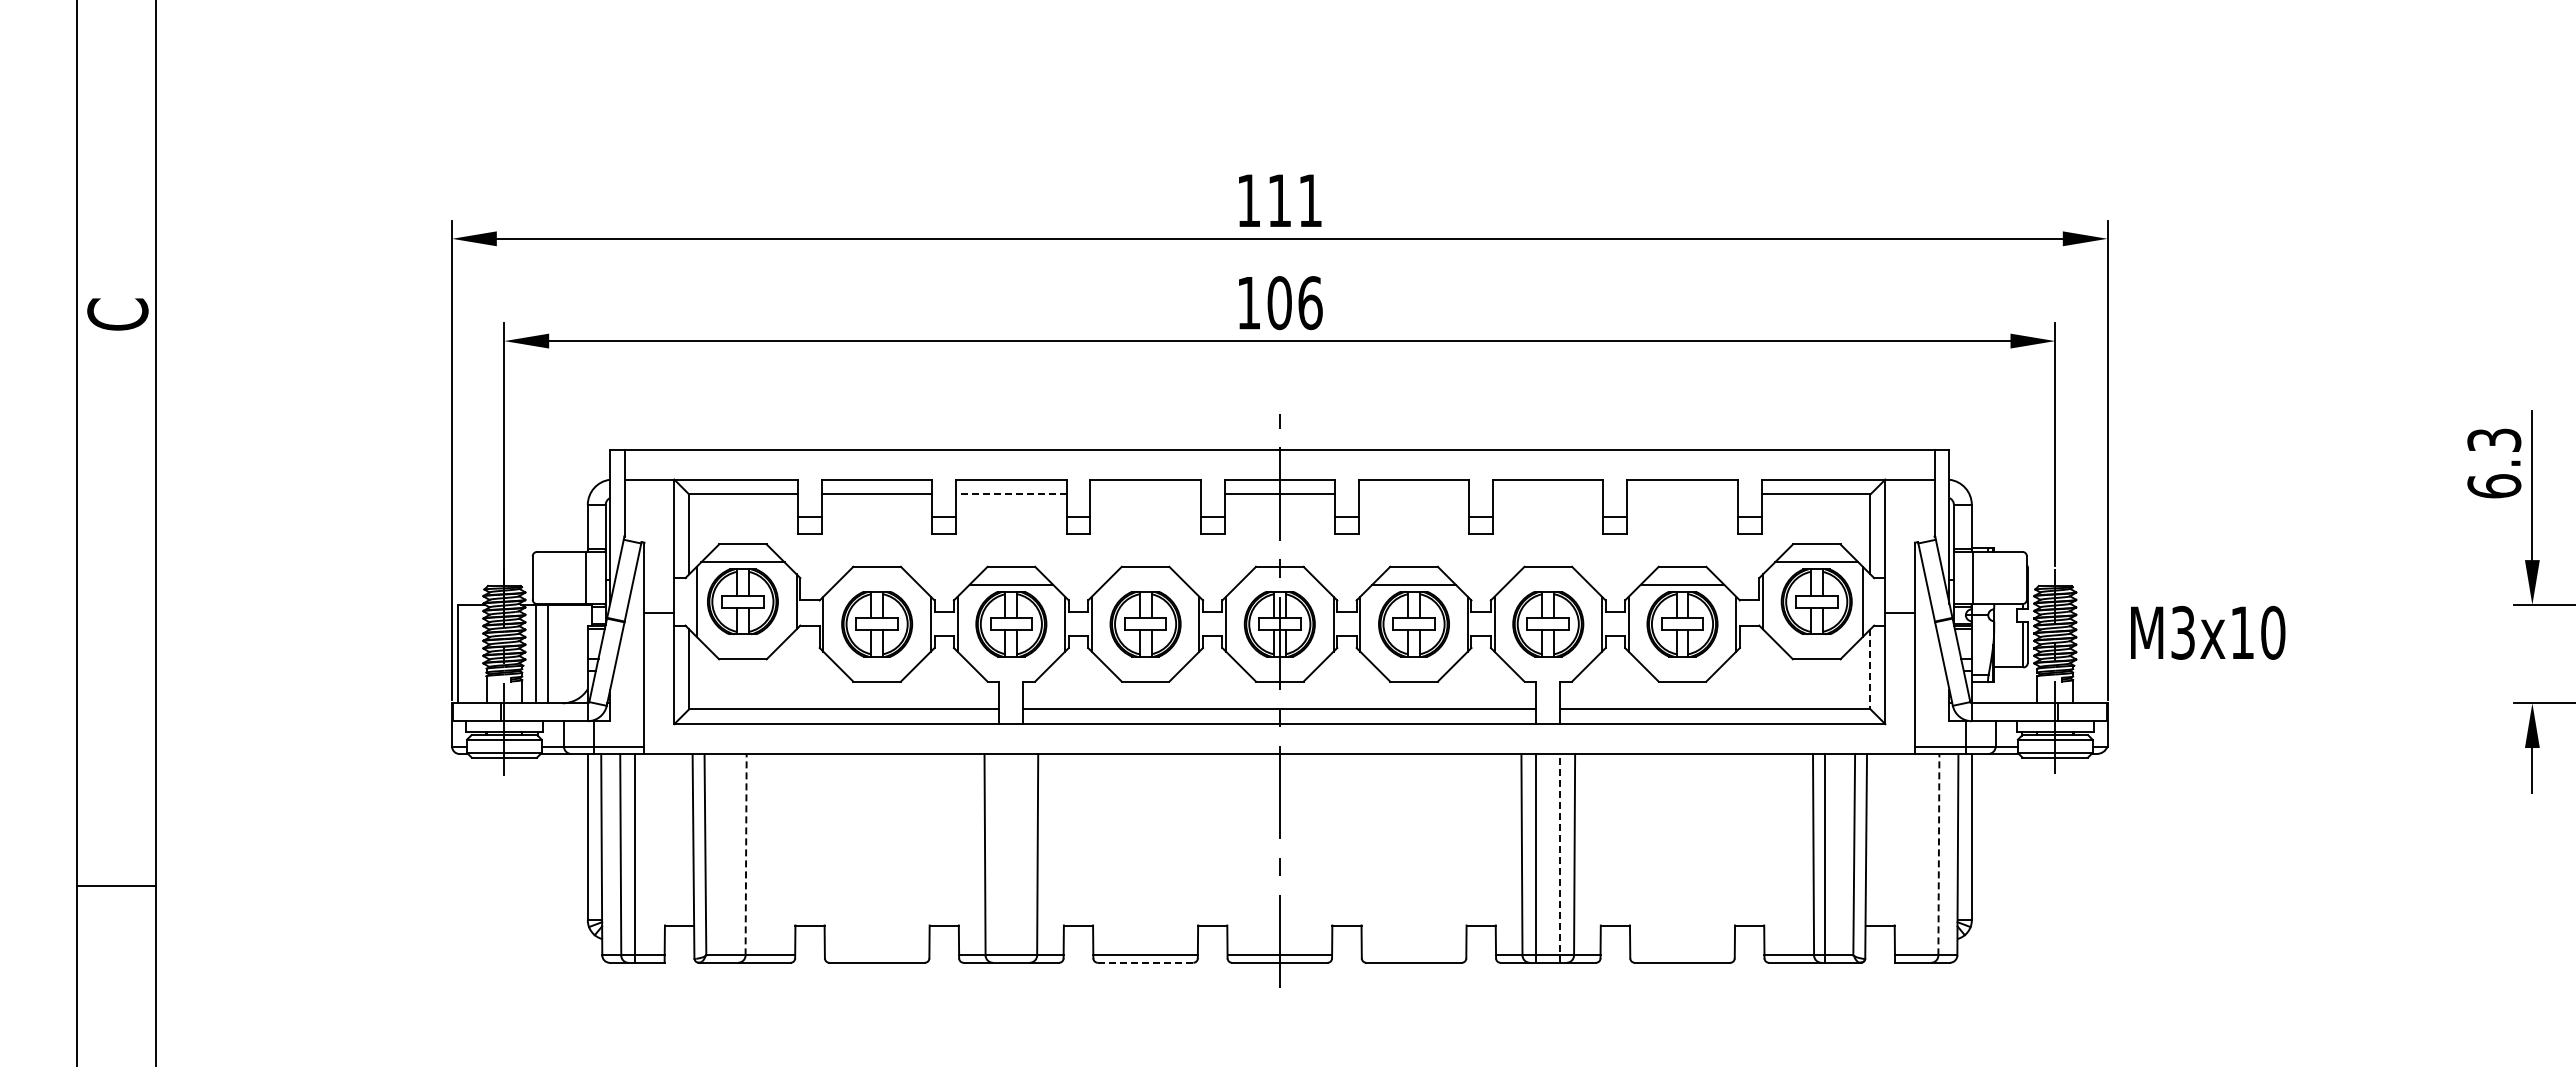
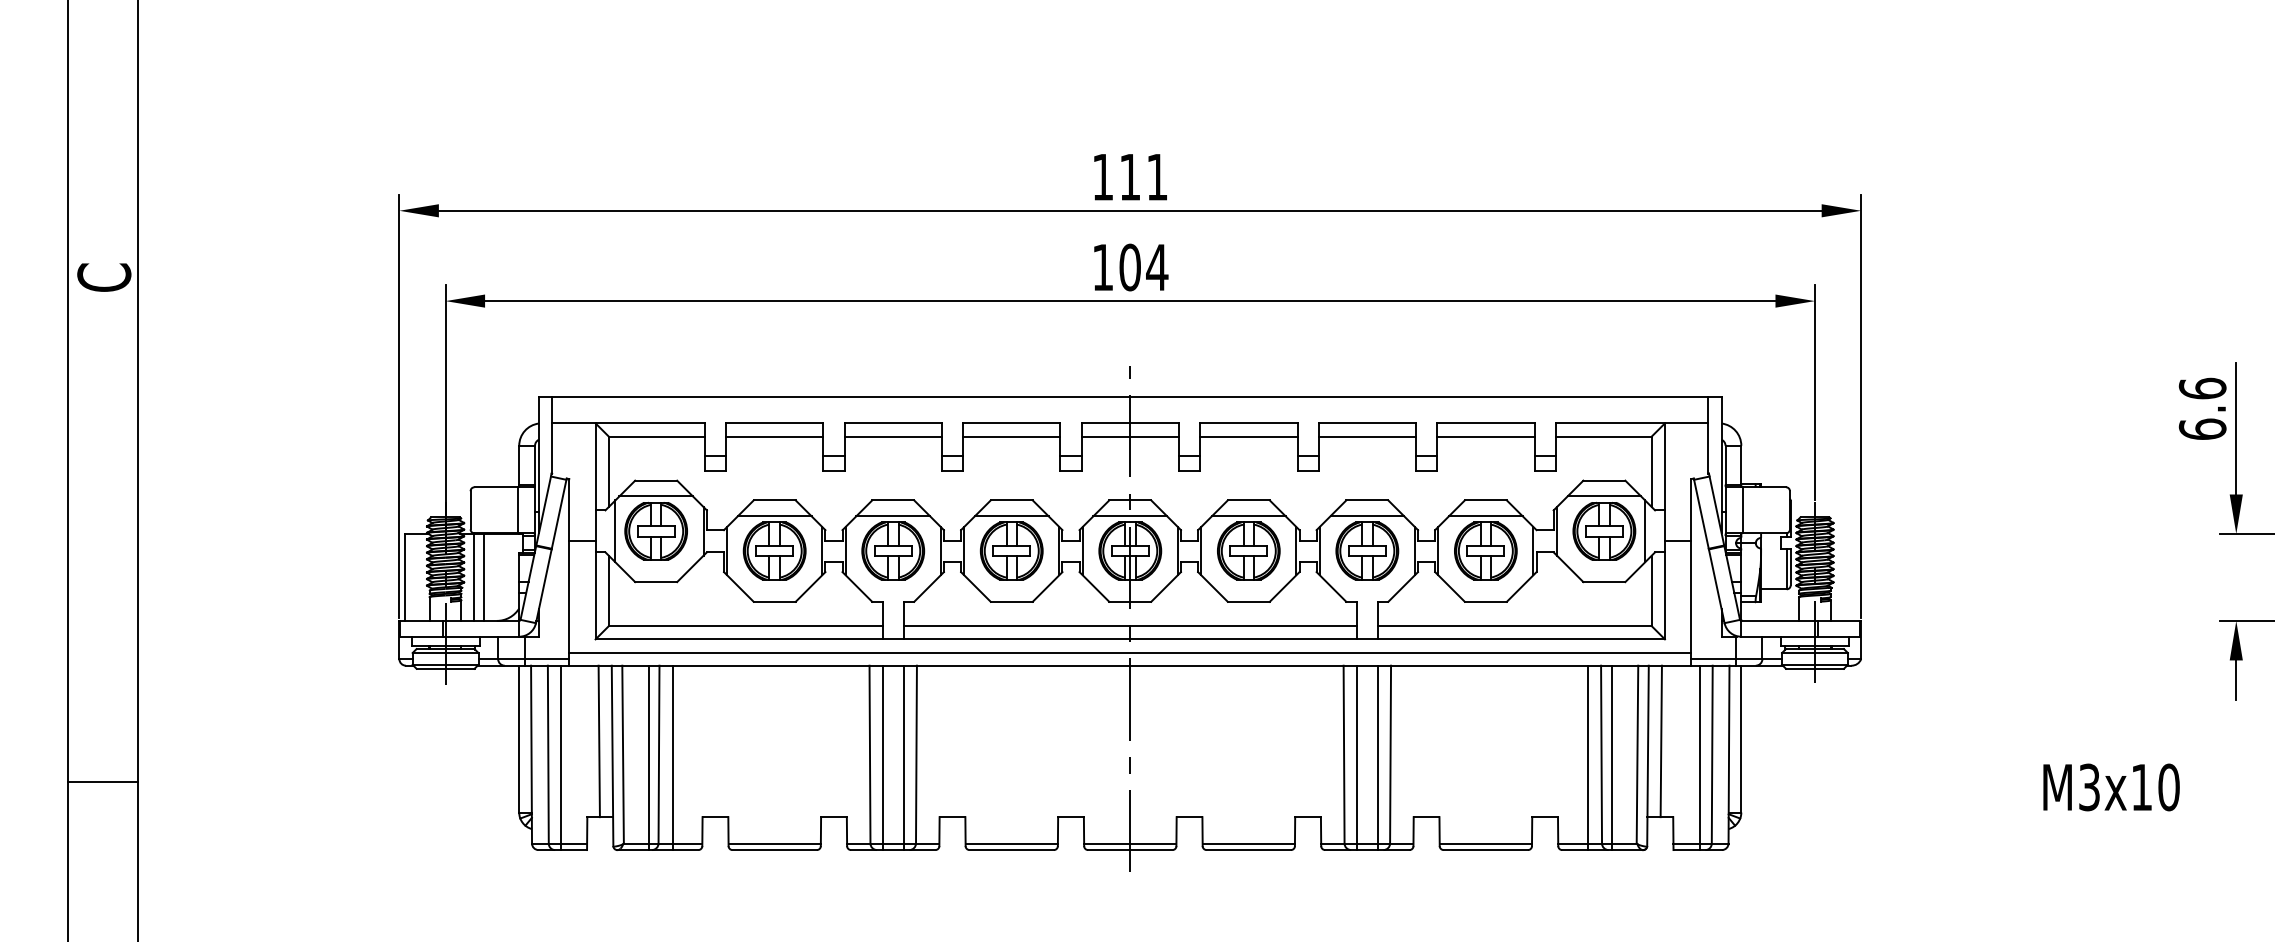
text: (1310, 303) -> (1157, 267), 106 -> 104
text: (2494, 440) -> (2202, 388), 6.3 -> 6.6
line: (1010, 494) -> (892, 436), dashed -> solid
line: (1145, 494) -> (1011, 436), added
line: (1413, 494) -> (1248, 436), added
line: (1548, 494) -> (1367, 436), added
line: (1682, 494) -> (1485, 436), added
line: (876, 584) -> (774, 516), added
line: (1145, 584) -> (1011, 516), added
line: (1279, 584) -> (1129, 516), added
line: (1547, 584) -> (1366, 516), added
text: (2208, 632) -> (2111, 787), moved
line: (1870, 669) -> (1651, 591), dashed -> solid
line: (1279, 739) -> (1129, 652), added
line: (678, 839) -> (599, 741), added
line: (1880, 839) -> (1660, 741), added
line: (746, 854) -> (659, 754), dashed -> solid
line: (1938, 854) -> (1711, 754), dashed -> solid
line: (1560, 857) -> (1378, 757), dashed -> solid
line: (734, 858) -> (648, 757), added
line: (761, 858) -> (672, 757), added
line: (999, 858) -> (882, 757), added
line: (1023, 858) -> (903, 757), added
line: (1798, 858) -> (1588, 757), added
line: (1925, 858) -> (1700, 757), added
line: (876, 955) -> (774, 843), added
line: (1413, 955) -> (1248, 843), added
line: (1682, 955) -> (1485, 843), added
line: (1145, 962) -> (1011, 849), dashed -> solid

